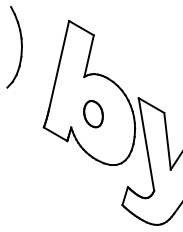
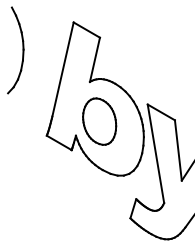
part: (93, 113) -> (99, 120), size x1.67

